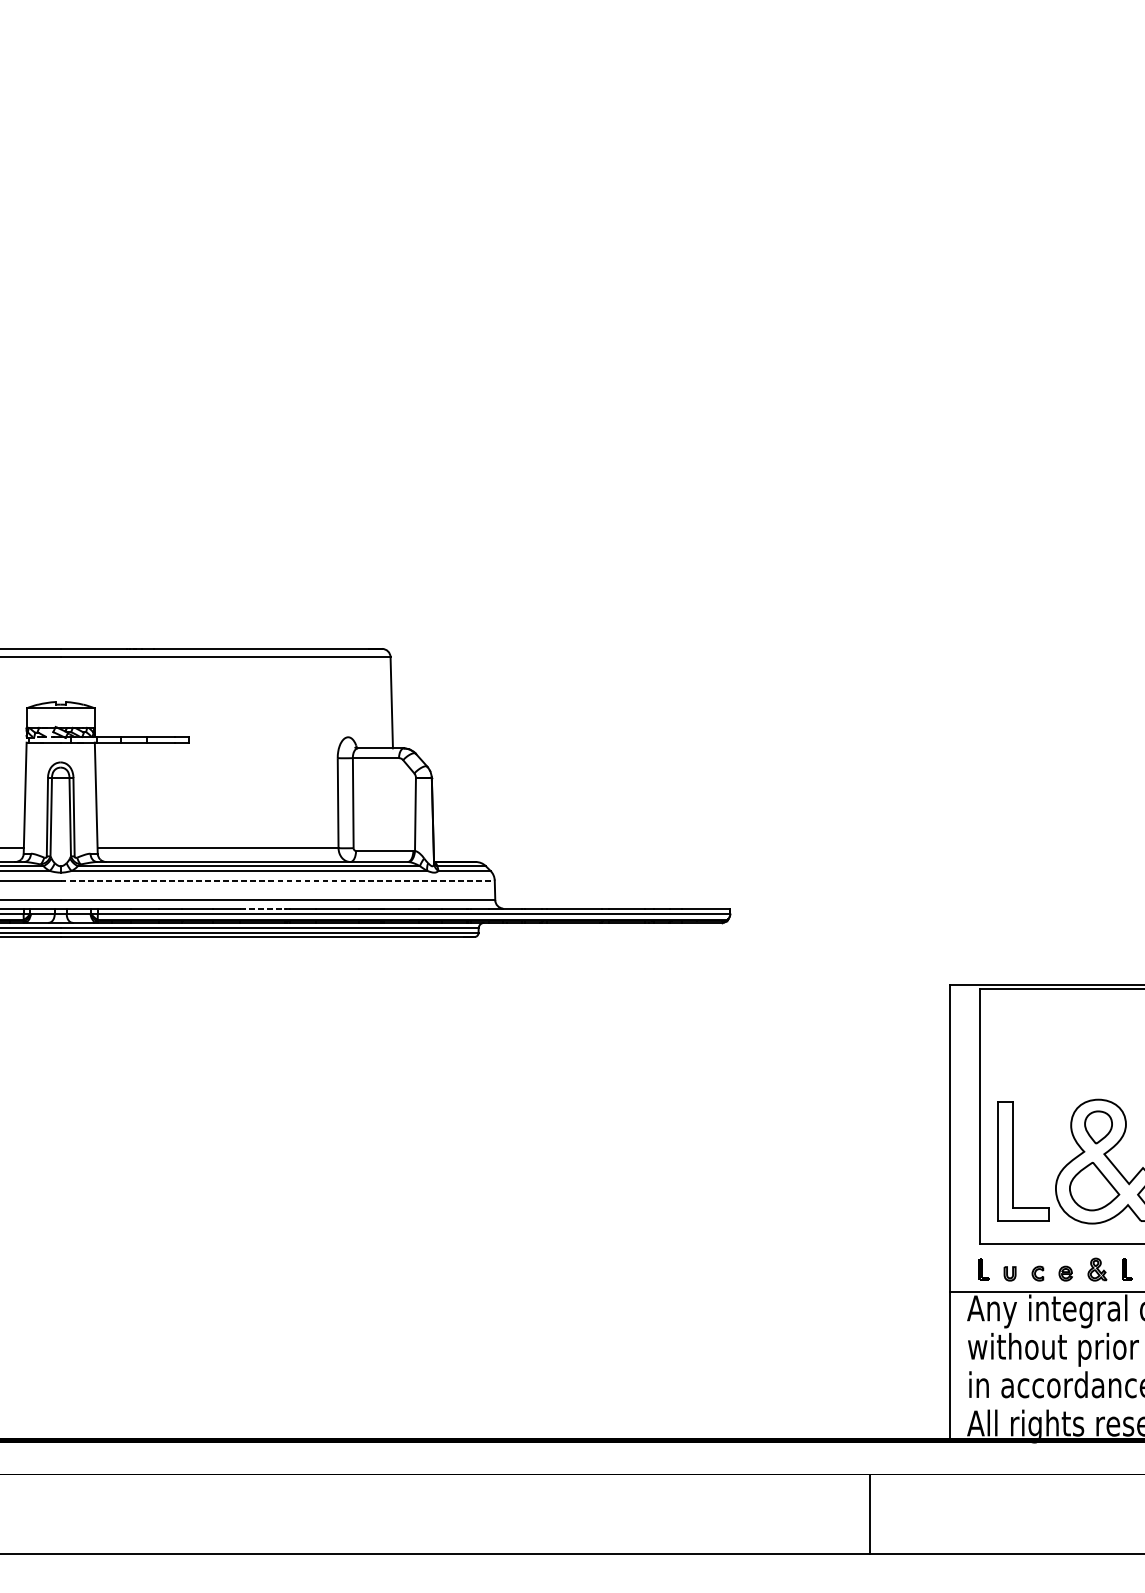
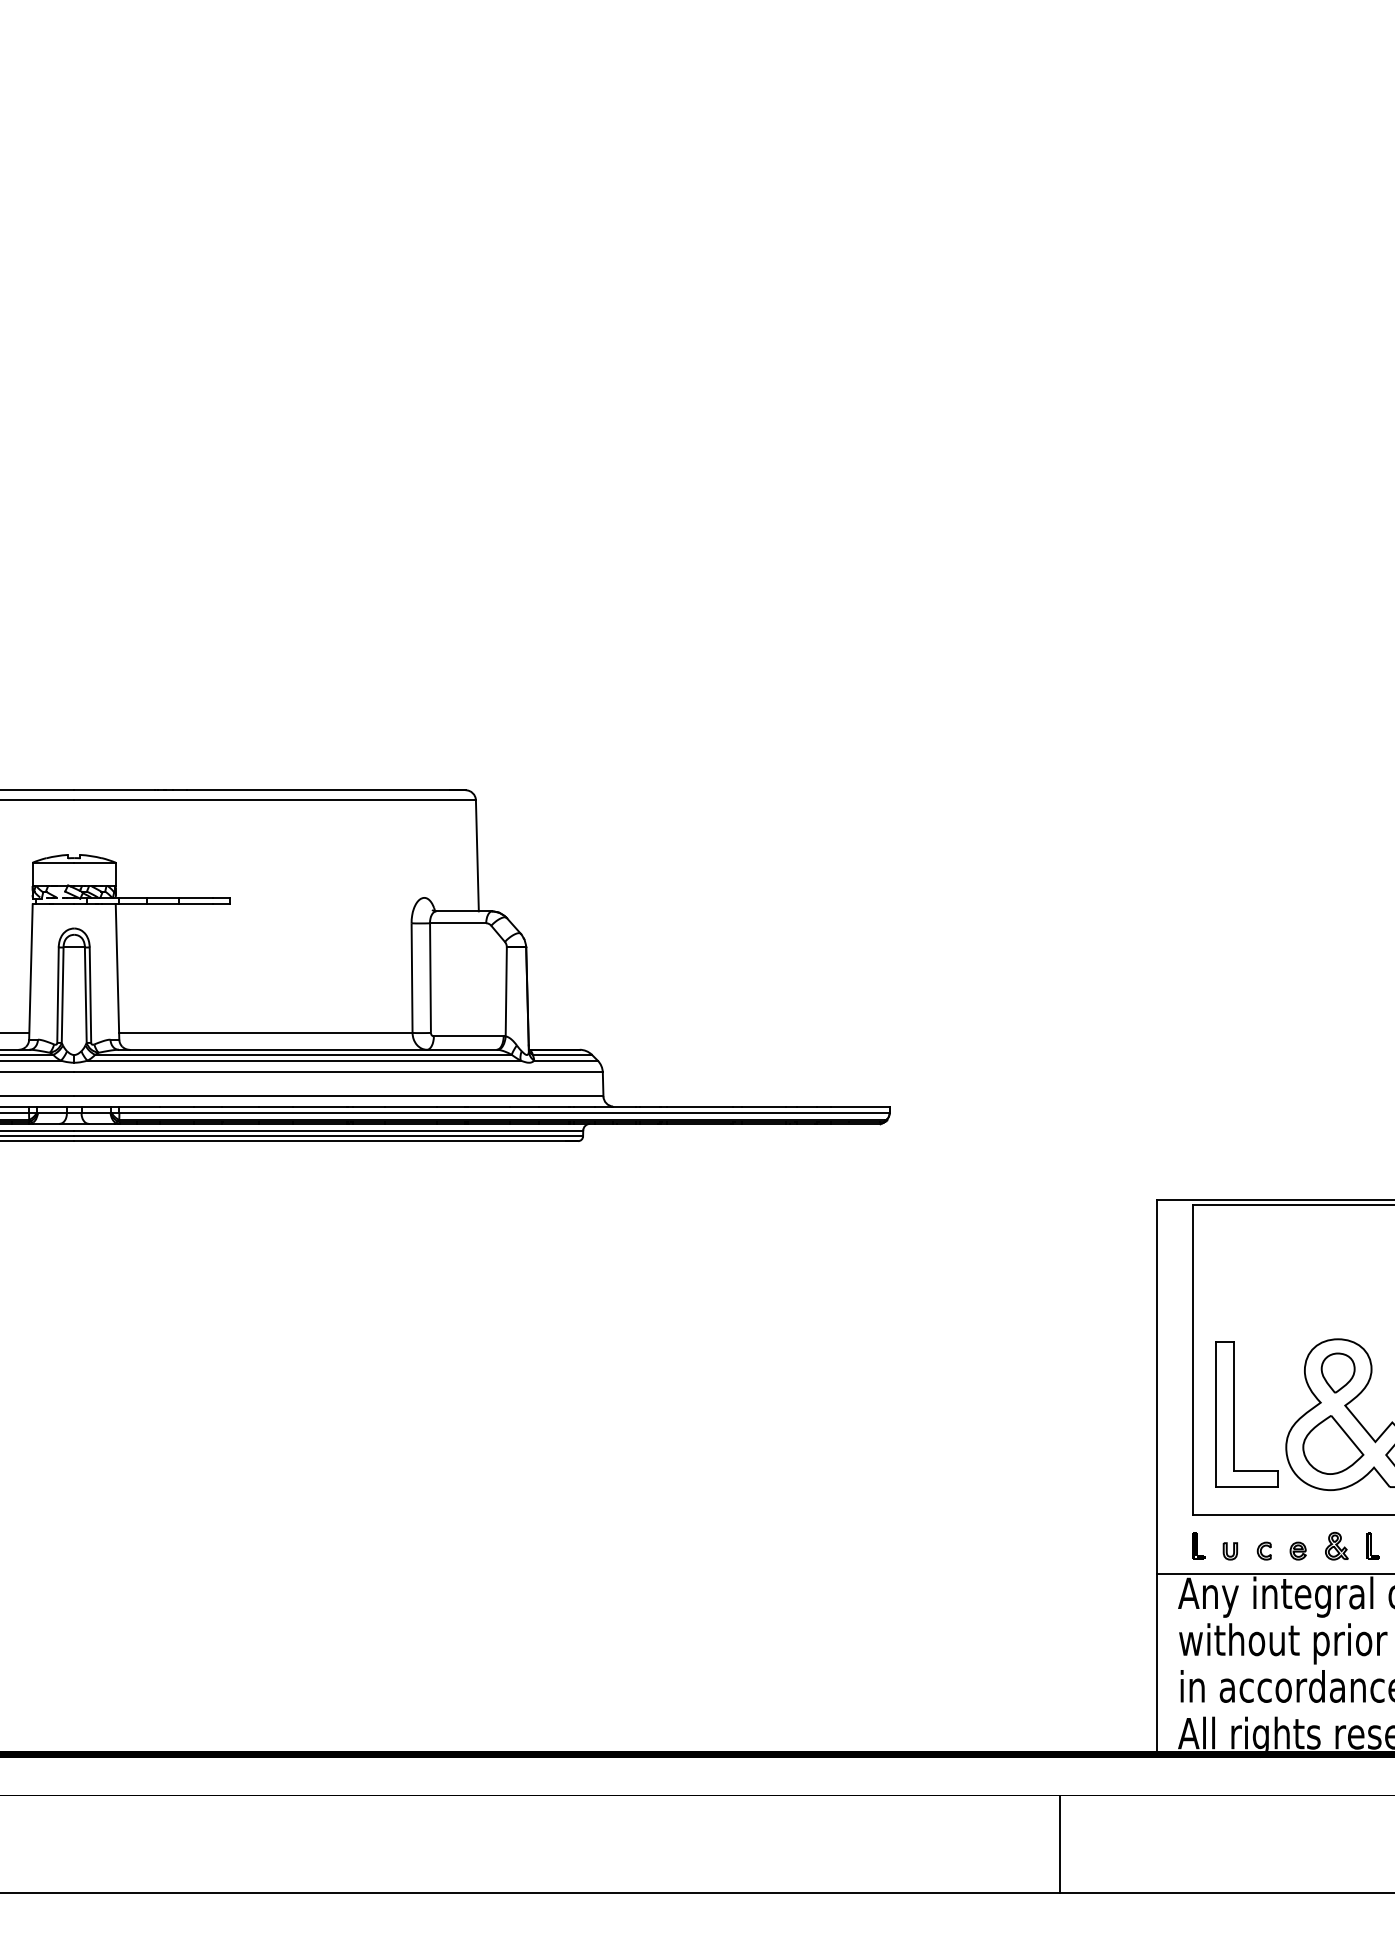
line: (278, 880) -> (339, 1072), dashed -> solid
line: (262, 908) -> (320, 1106), dashed -> solid

